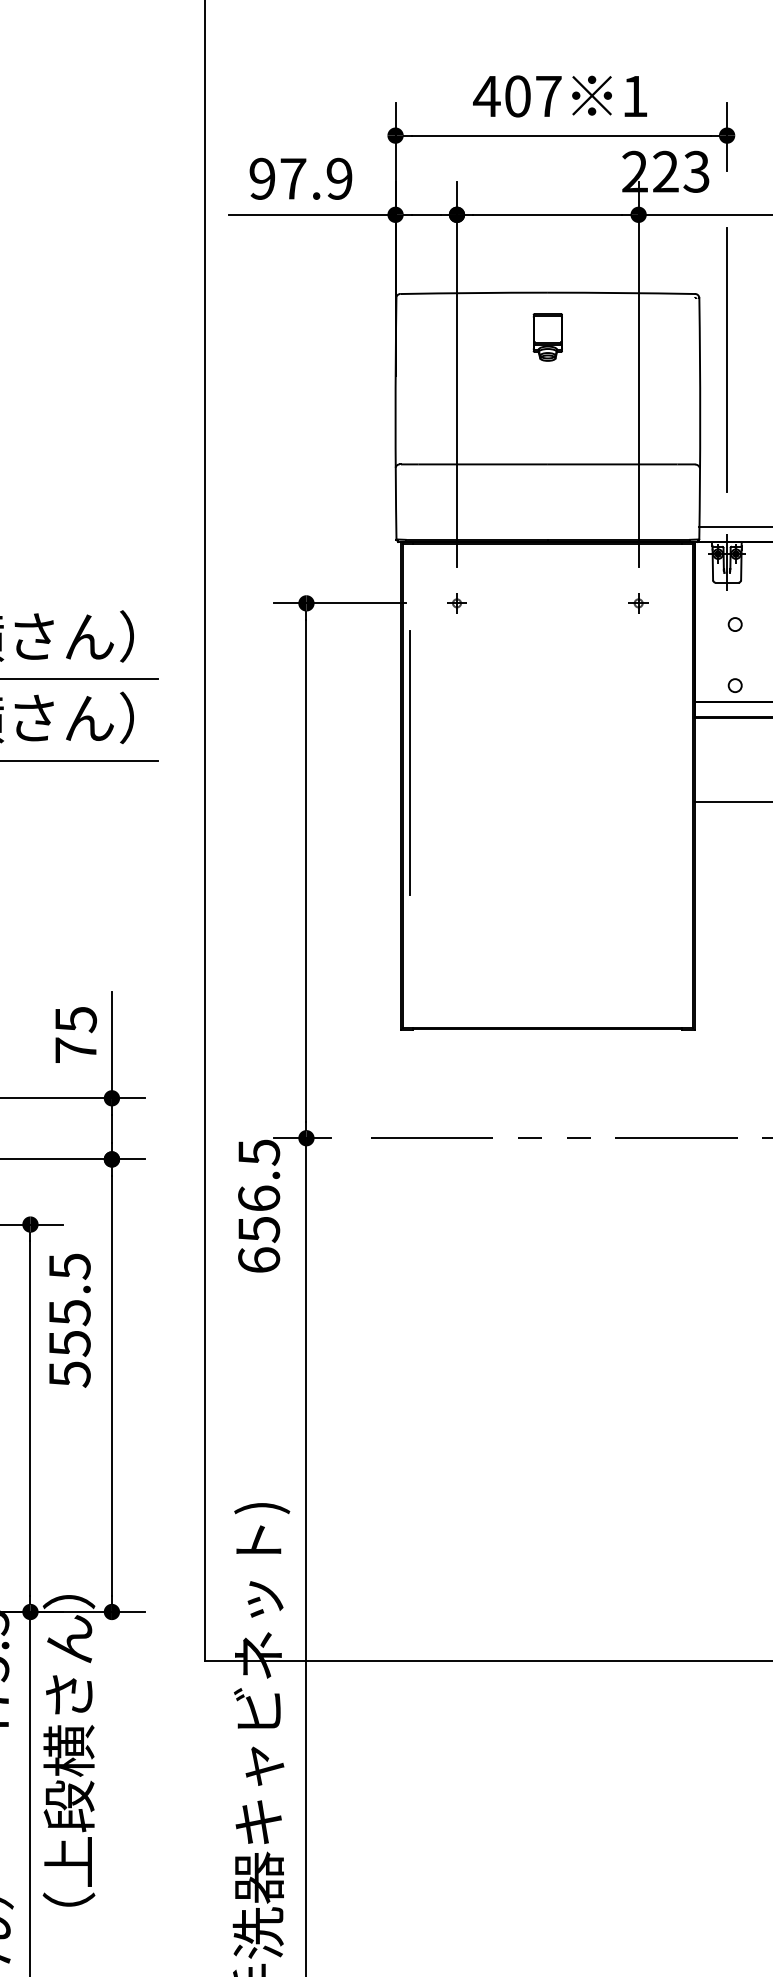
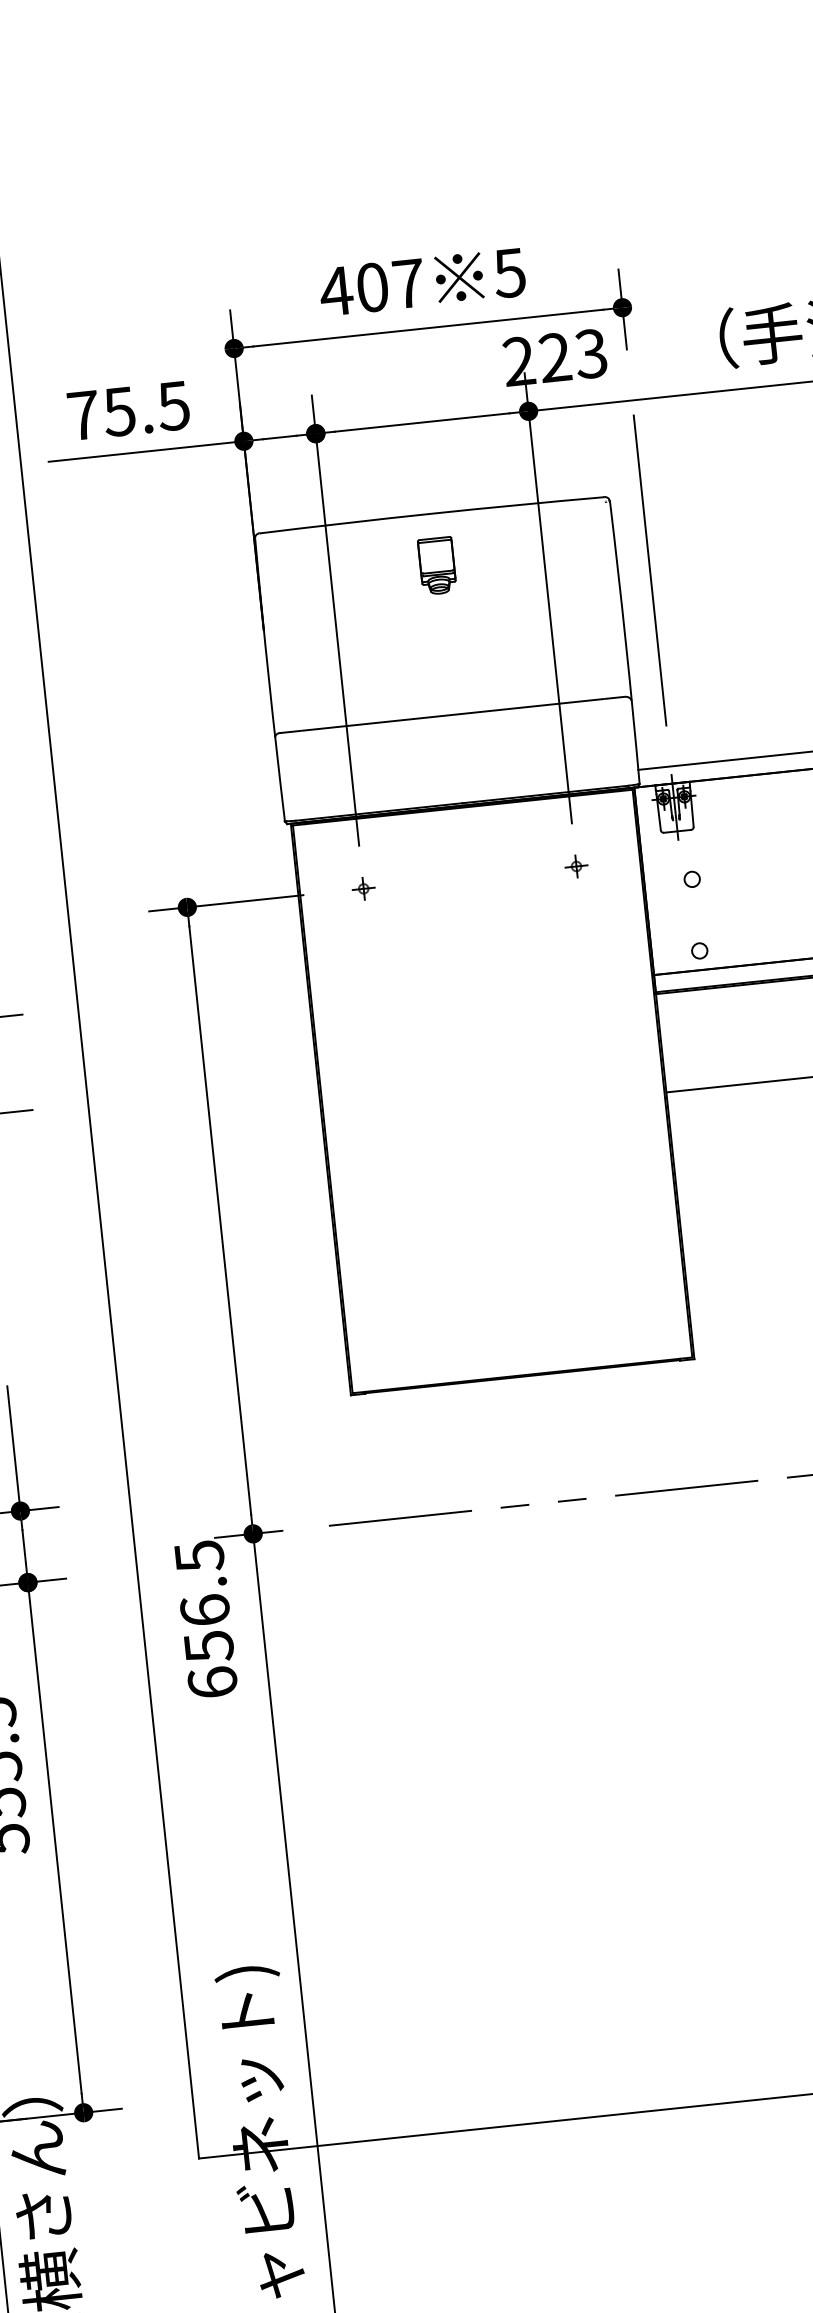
text: (634, 96) -> (509, 273), 1 -> 5
text: (300, 178) -> (128, 410), 97.9 -> 75.5
line: (409, 762) -> (327, 1081), removed

